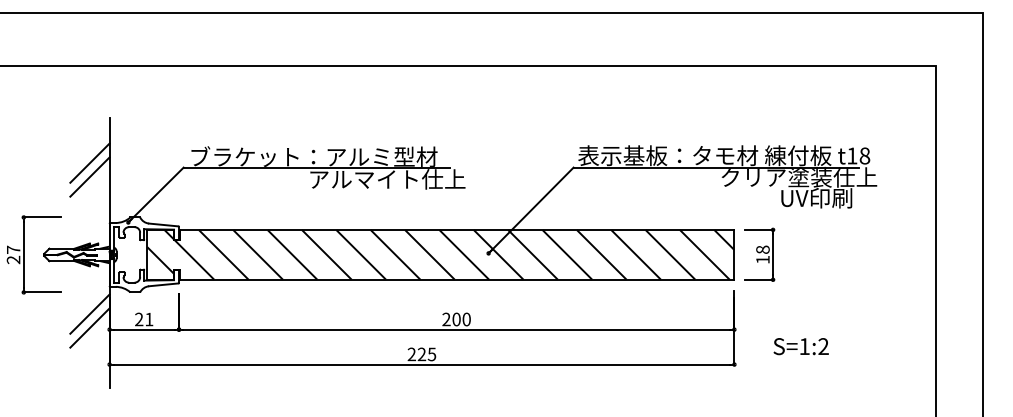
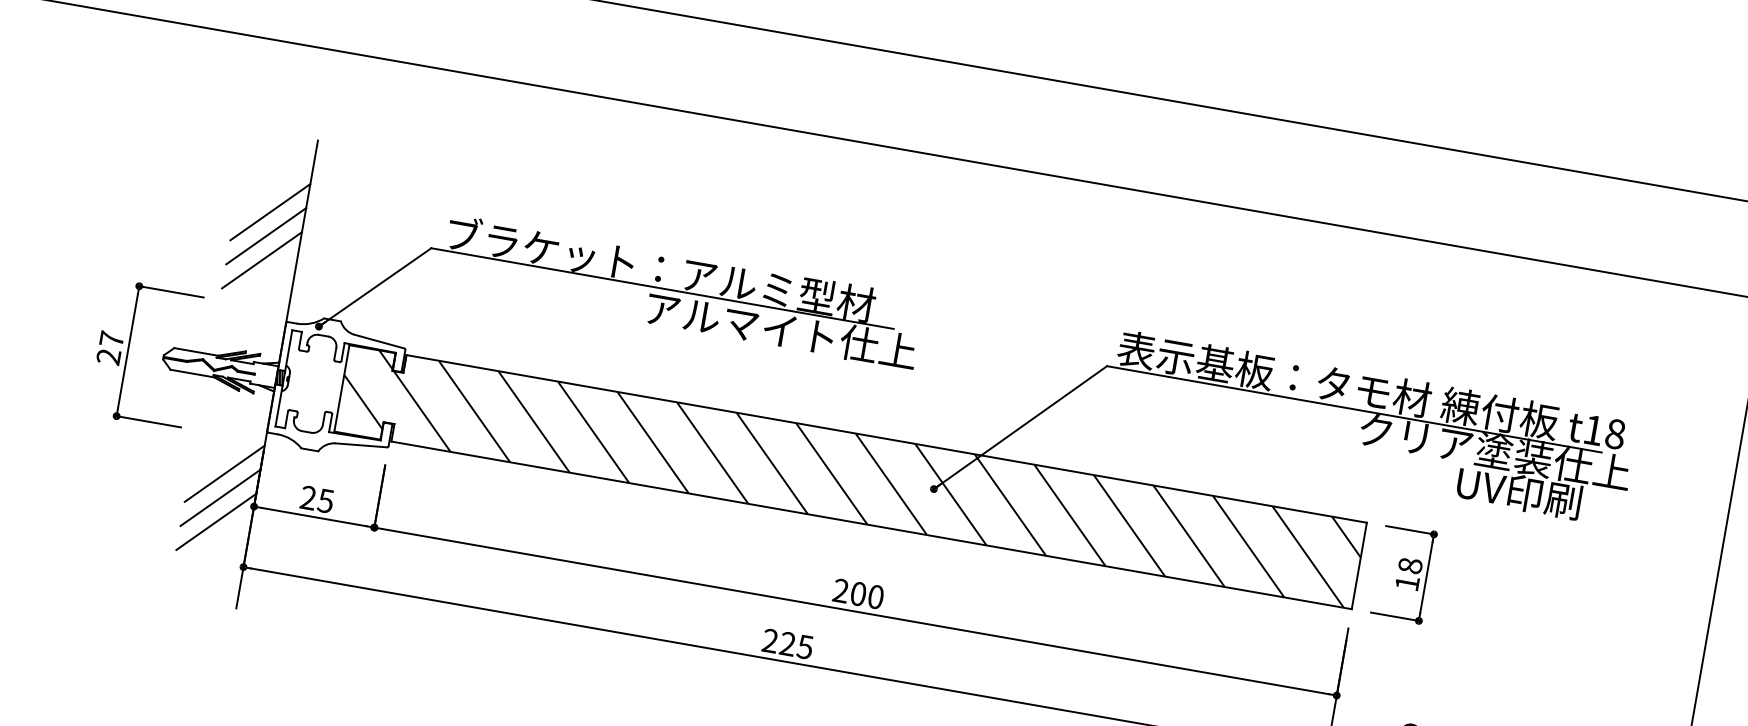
line: (89, 190) -> (261, 259), added
text: (149, 319) -> (326, 501), 21 -> 25
line: (89, 341) -> (215, 521), added

